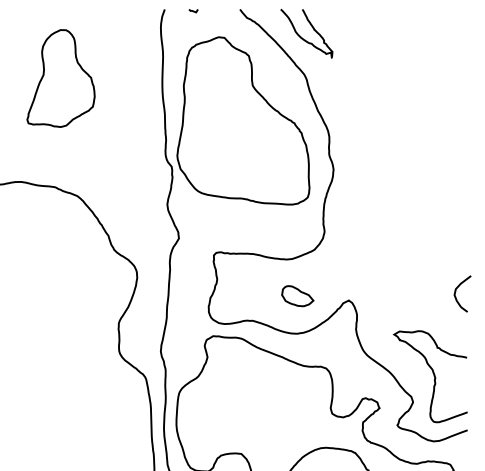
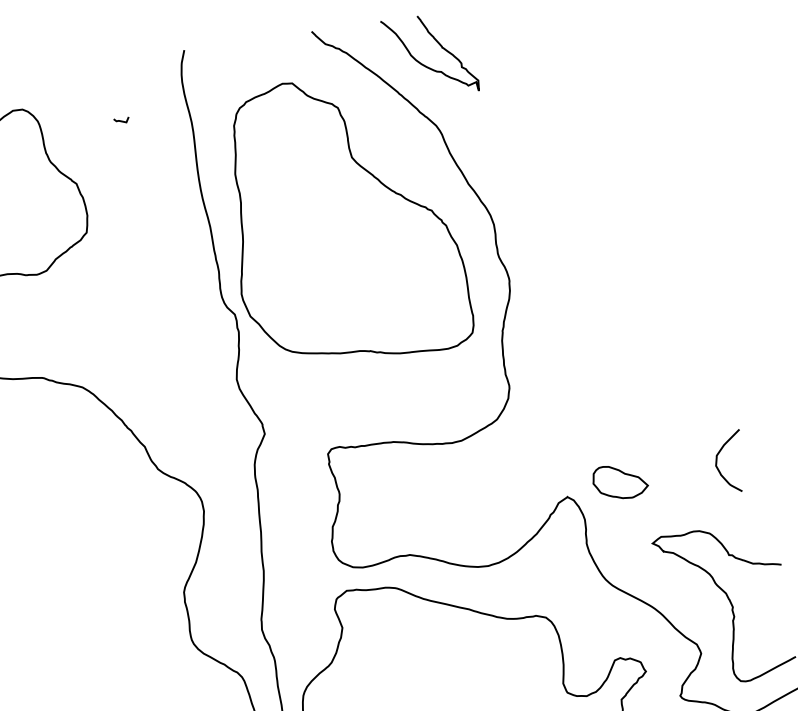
line: (193, 11) -> (121, 121), moved
curve: (456, 291) -> (718, 459), moved
part: (297, 296) -> (619, 482), moved

